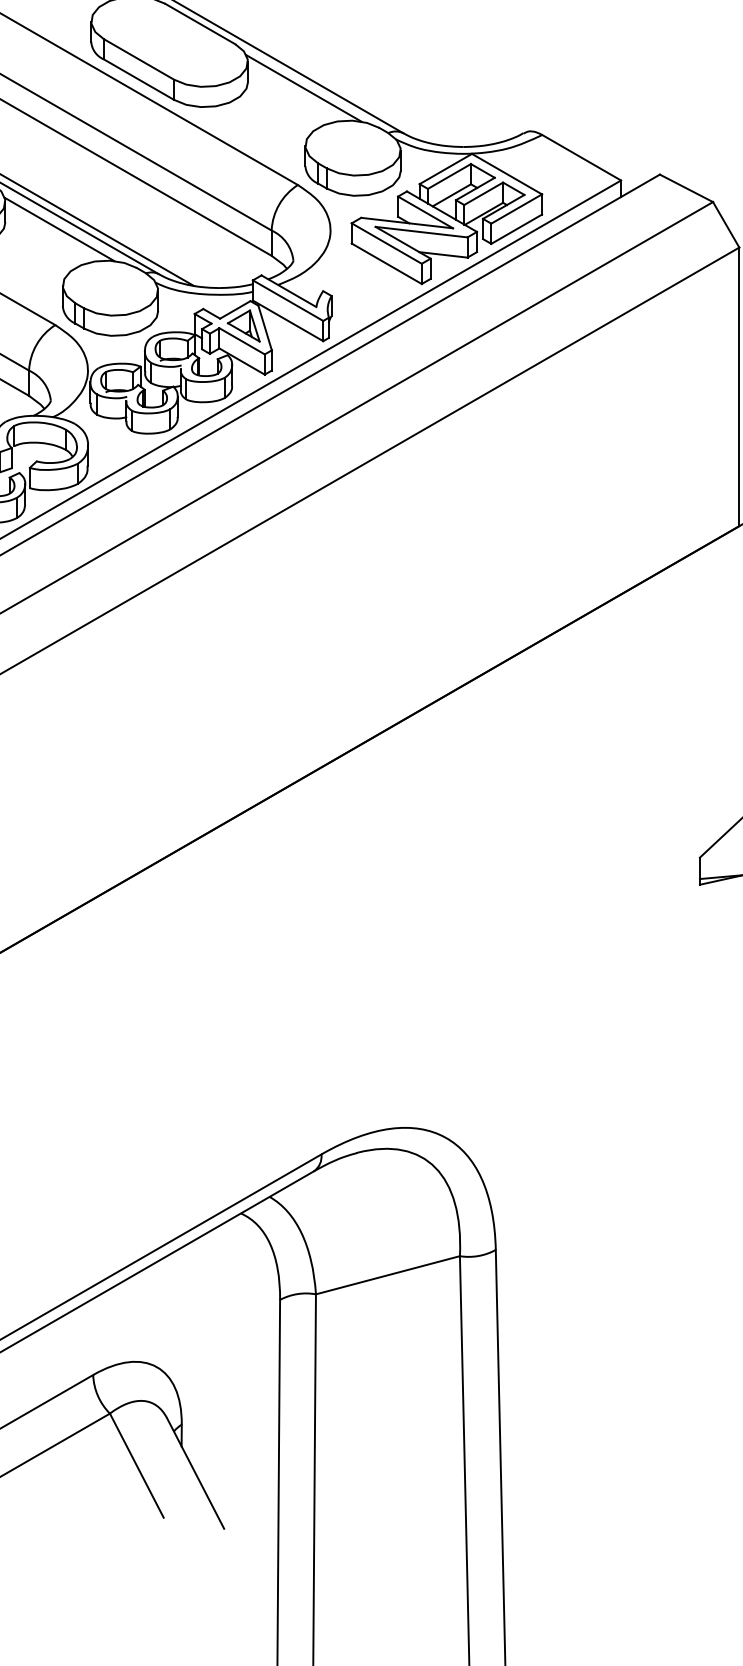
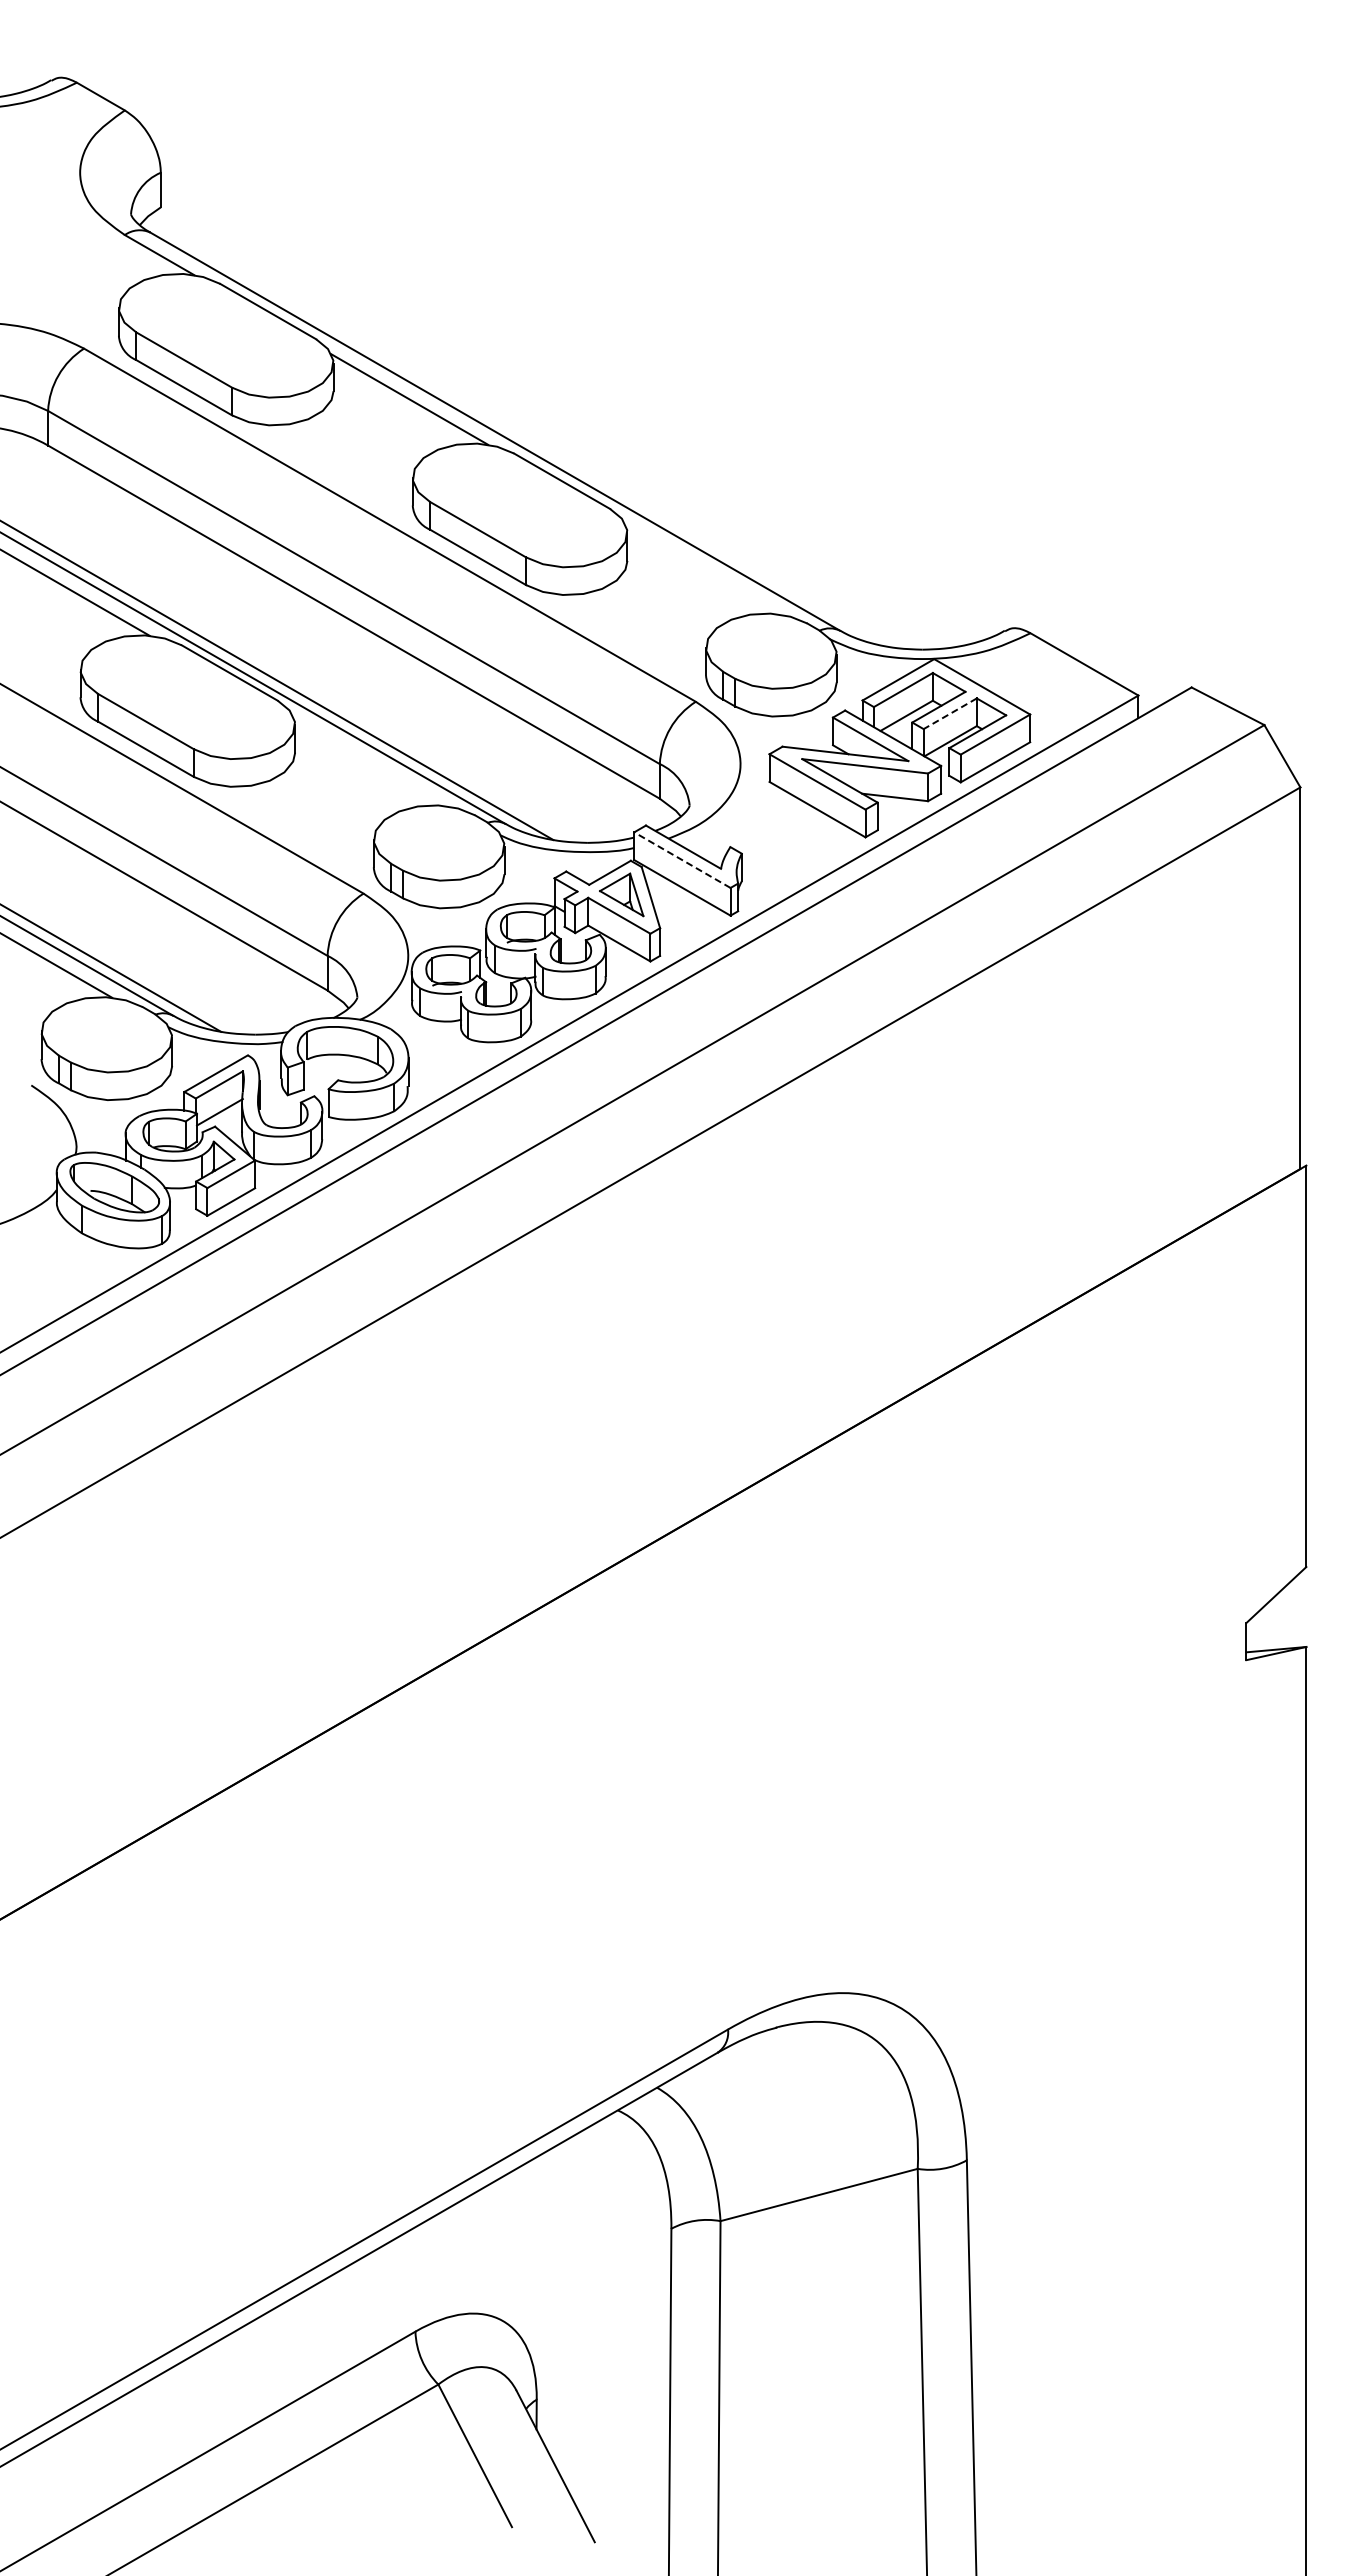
line: (304, 88) -> (704, 569), removed
line: (483, 193) -> (950, 713), solid -> dashed
line: (59, 229) -> (369, 762), removed
line: (288, 300) -> (682, 860), solid -> dashed

